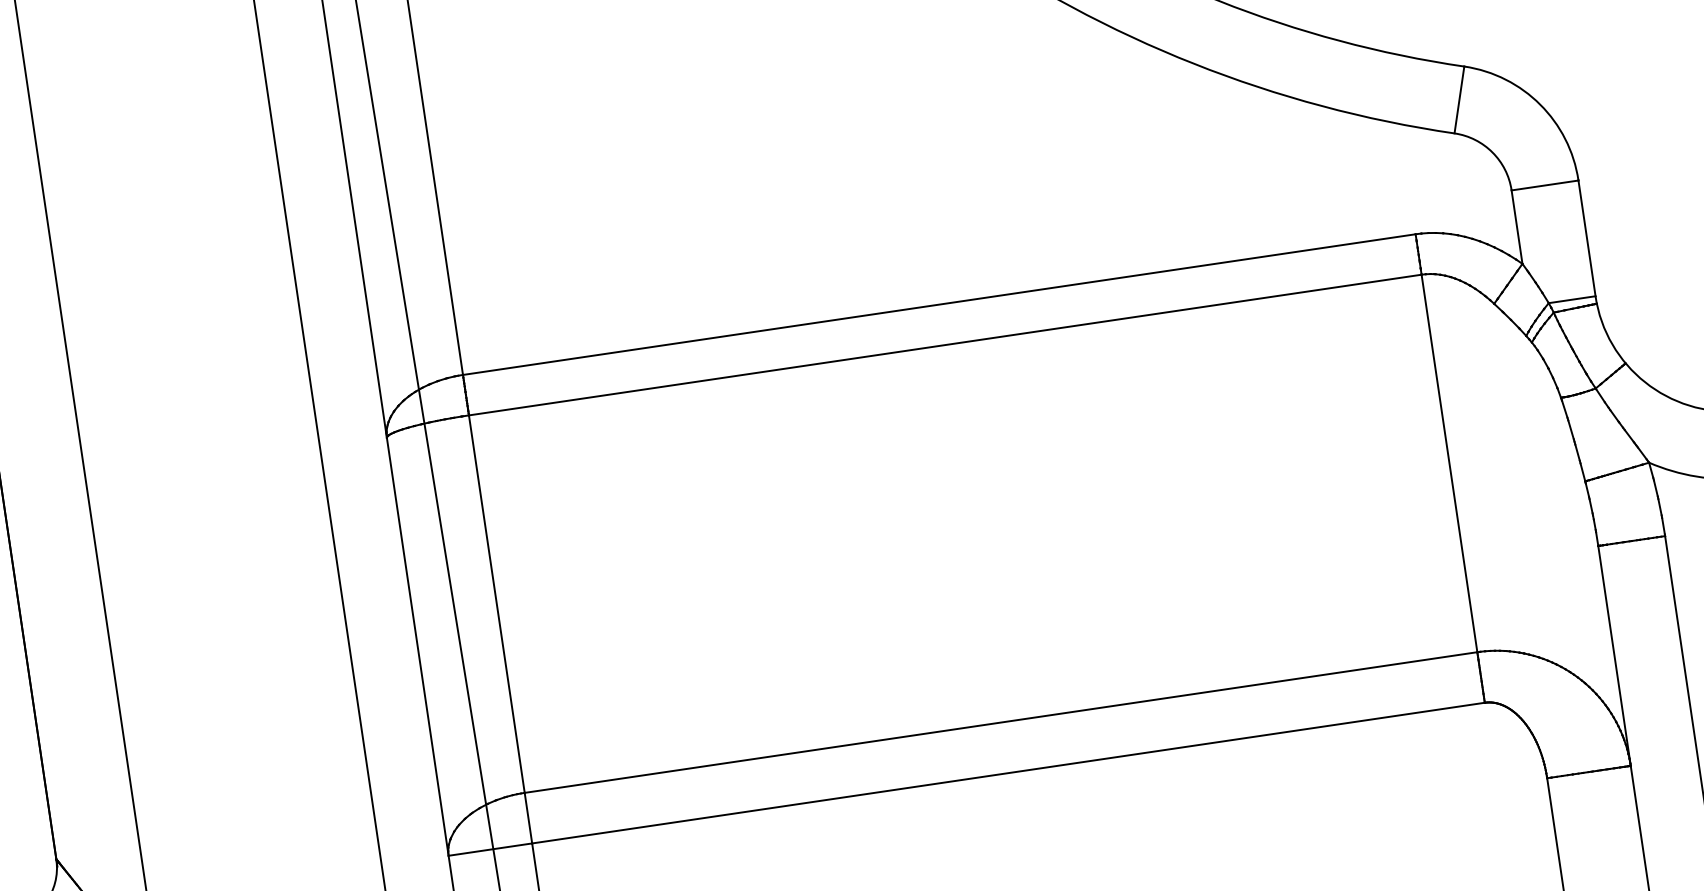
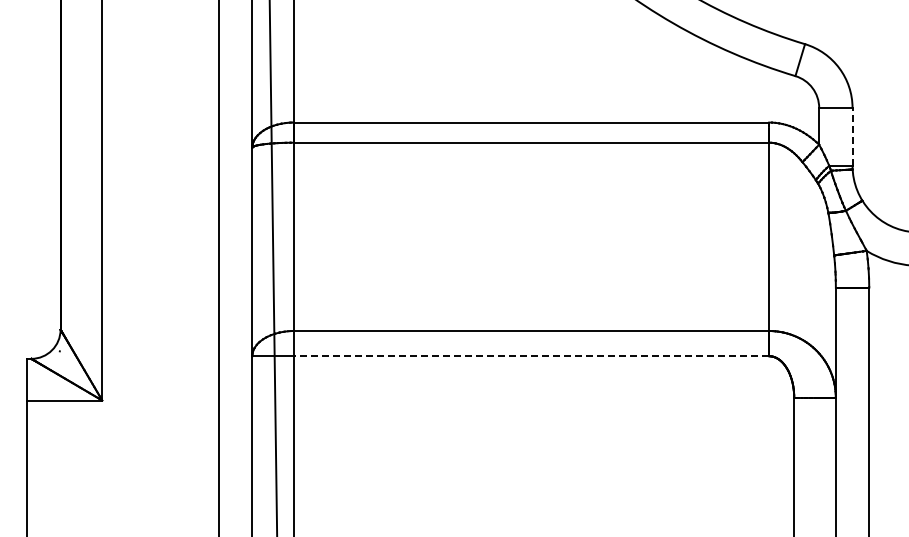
line: (1586, 237) -> (852, 136), solid -> dashed
line: (1008, 773) -> (531, 356), solid -> dashed

